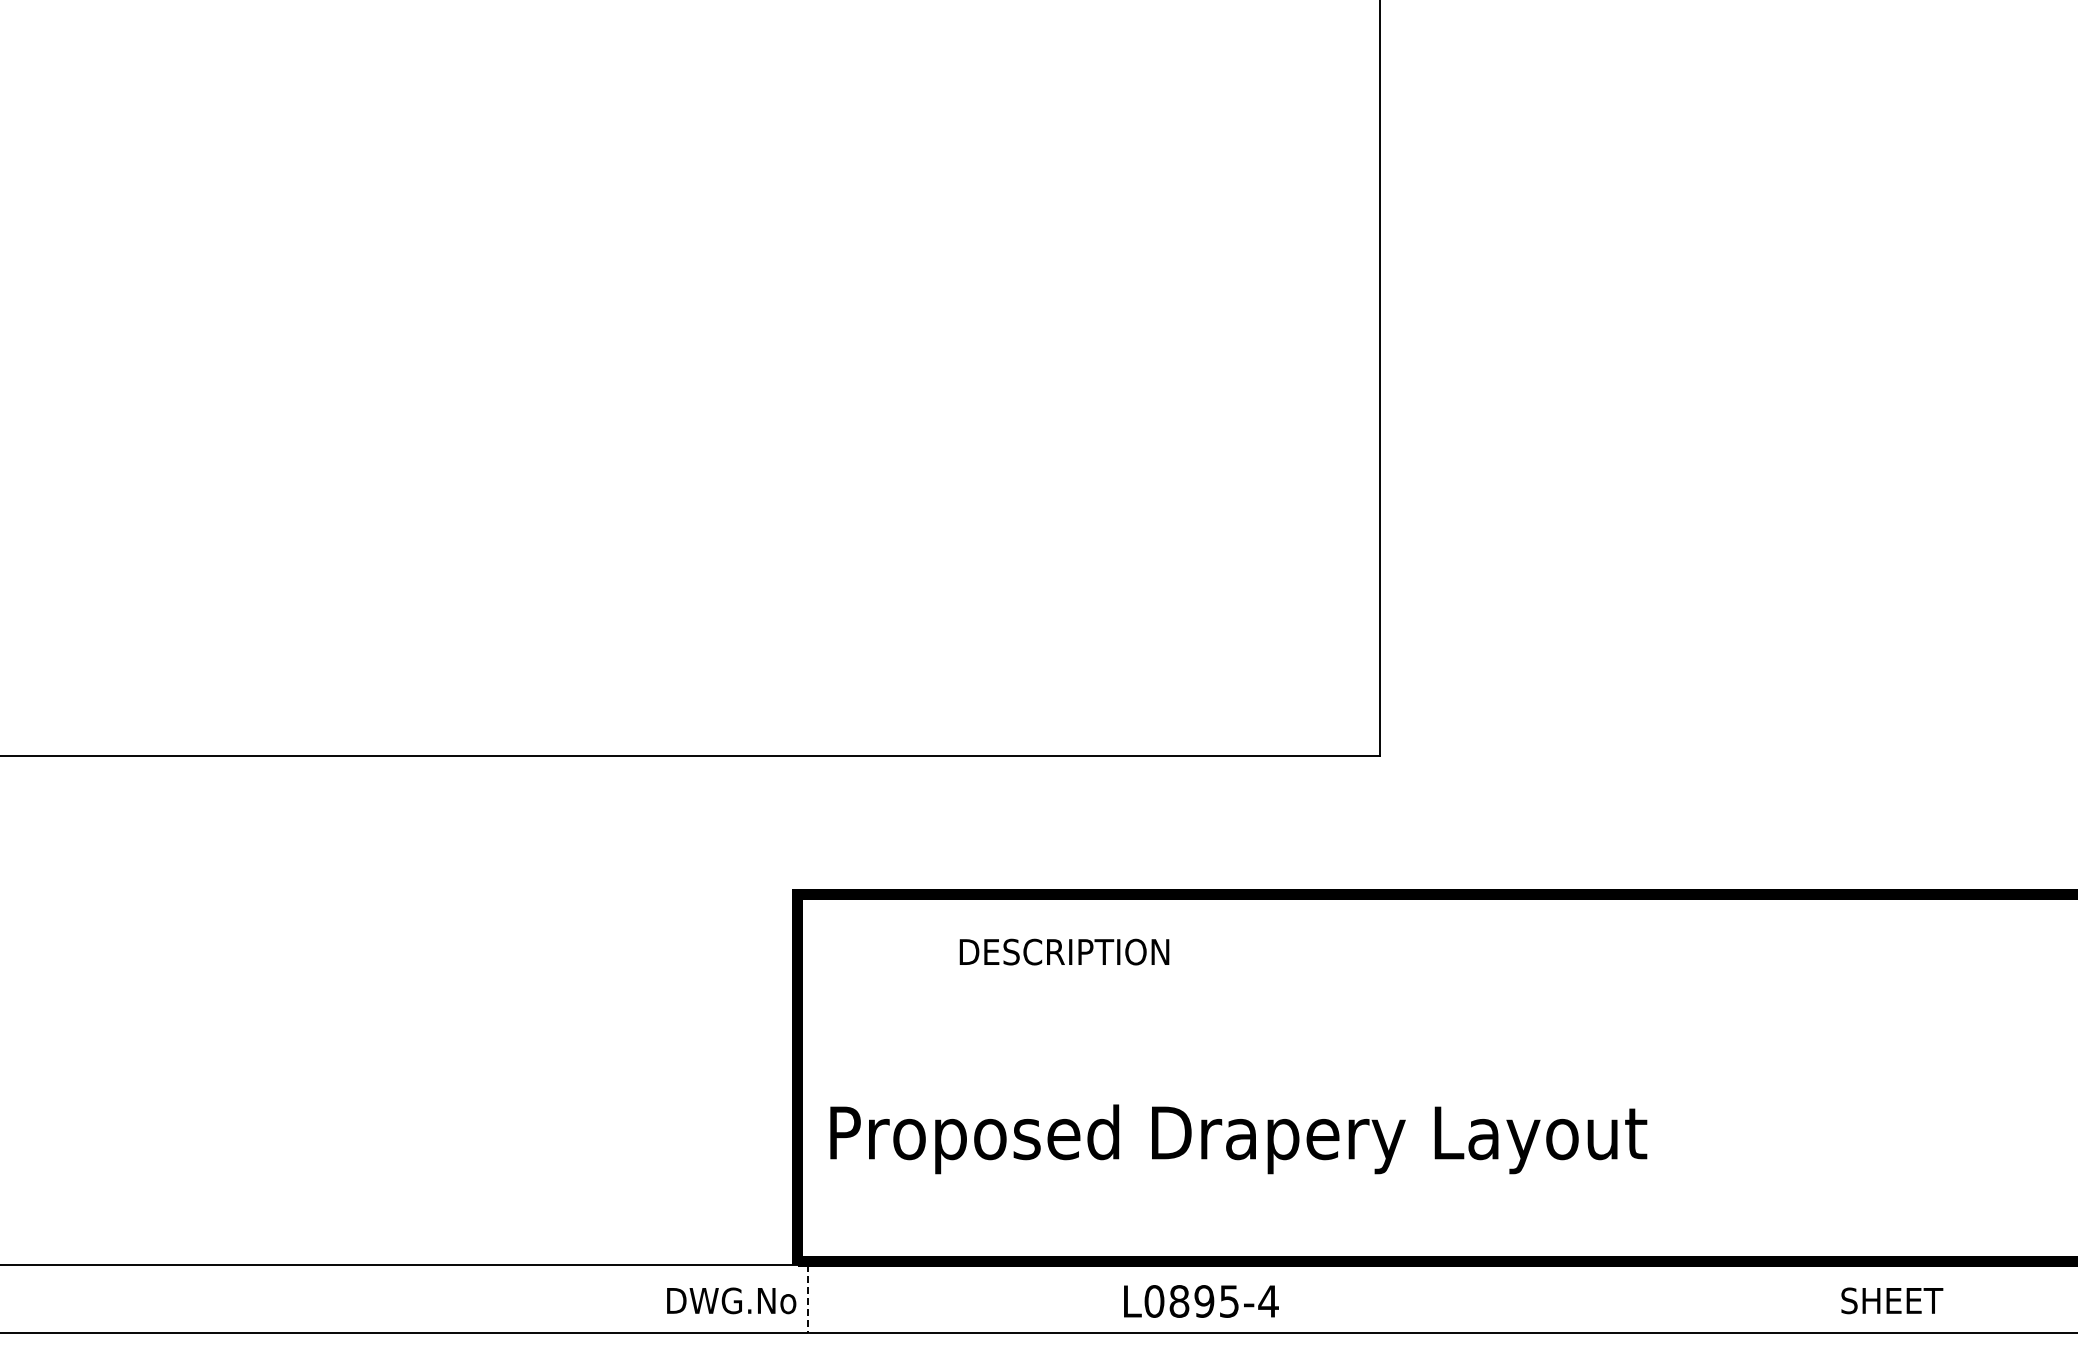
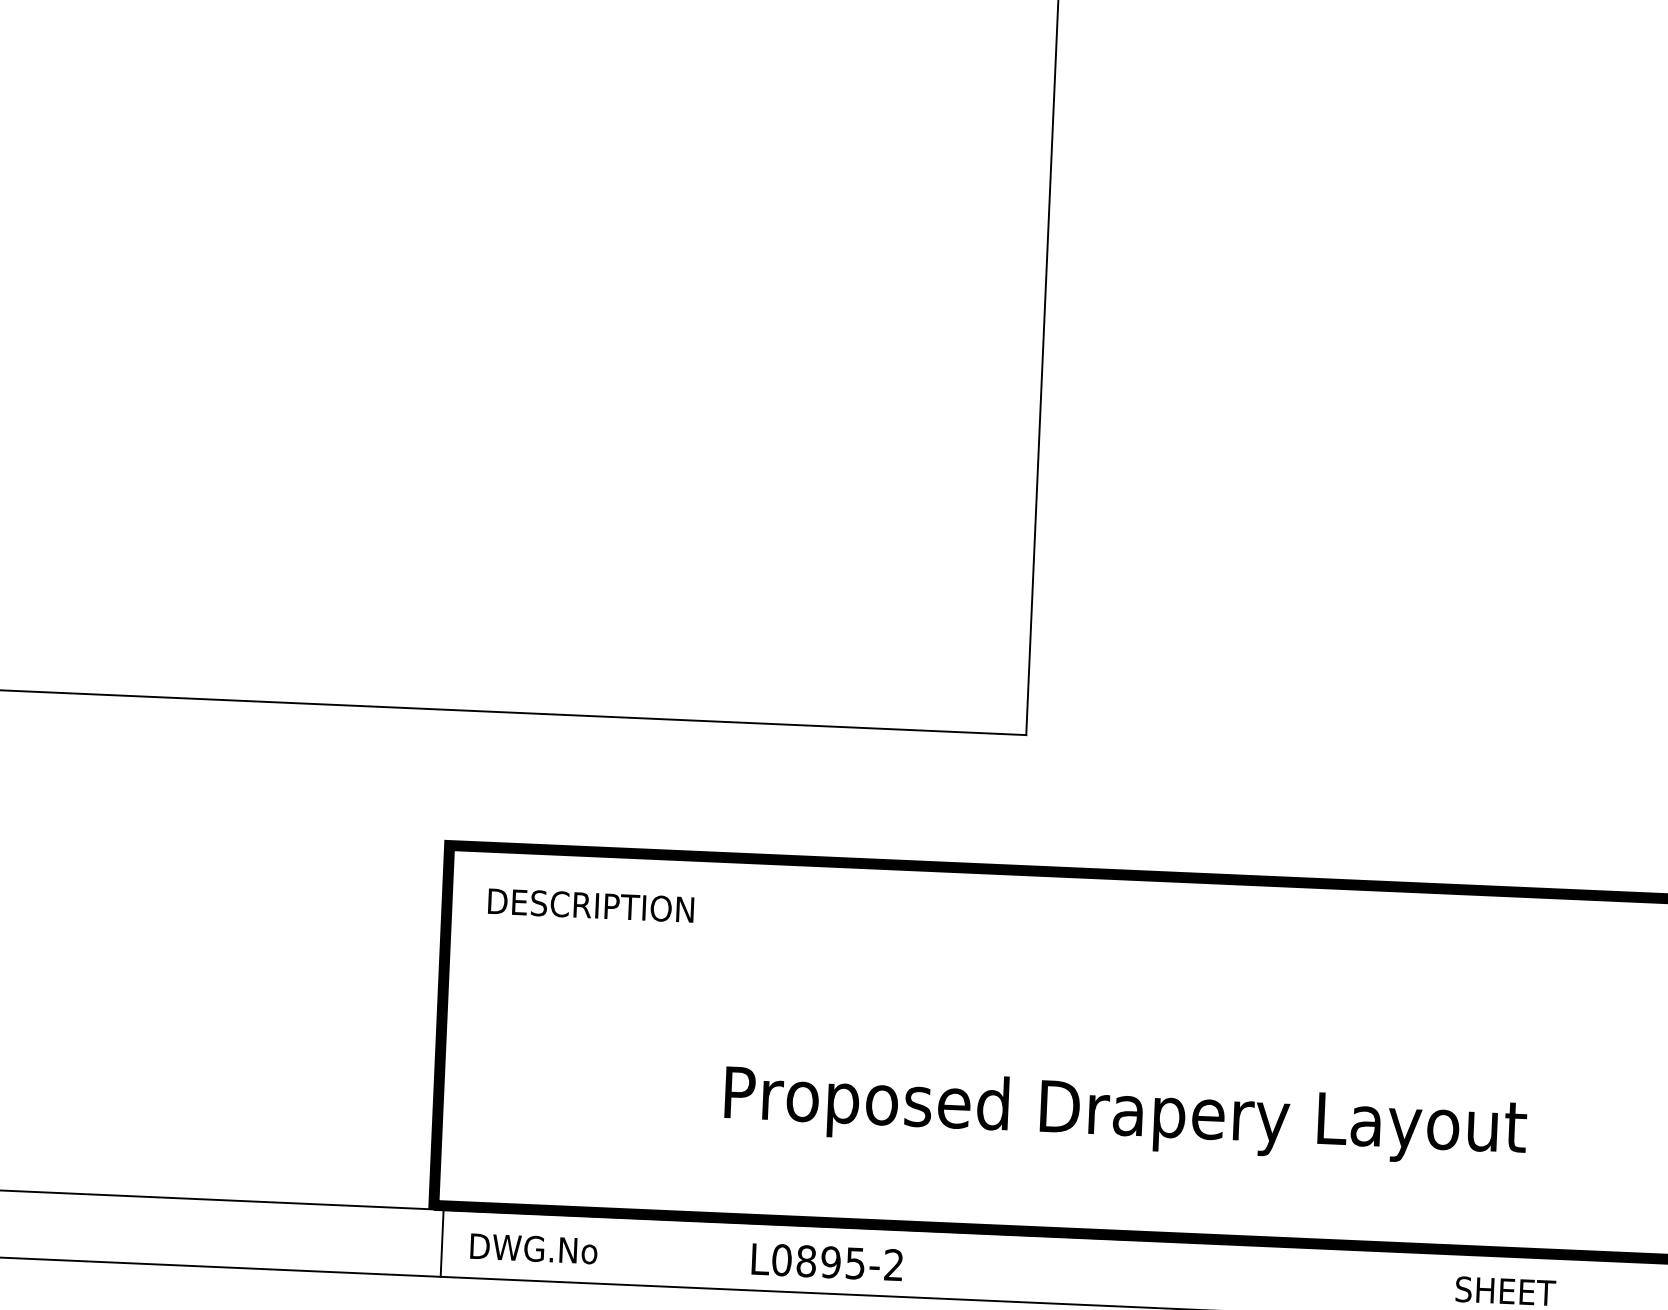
text: (1064, 951) -> (591, 905), moved
text: (1238, 1139) -> (1125, 1116), moved
line: (807, 1299) -> (441, 1243), dashed -> solid
text: (731, 1300) -> (533, 1248), moved
text: (1268, 1301) -> (893, 1265), L0895-4 -> L0895-2

